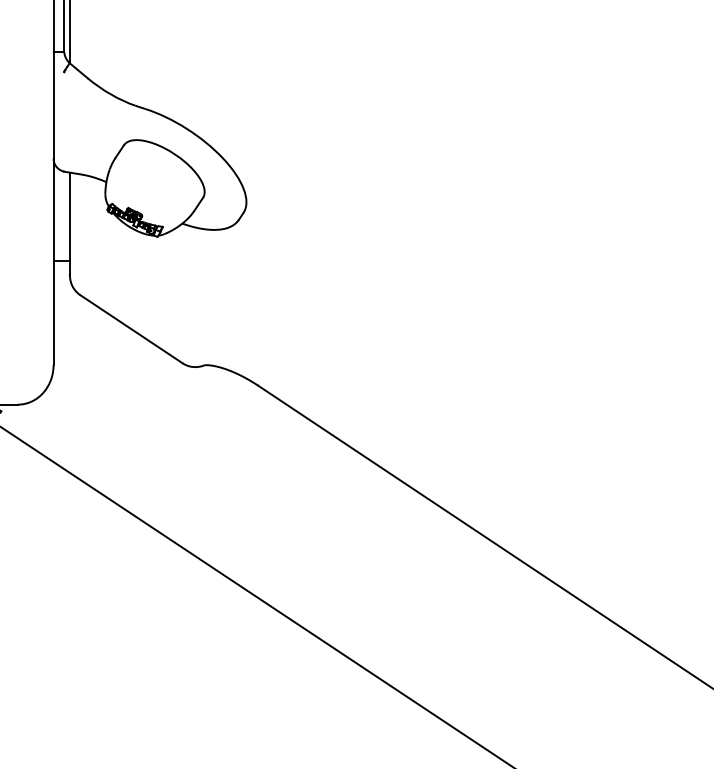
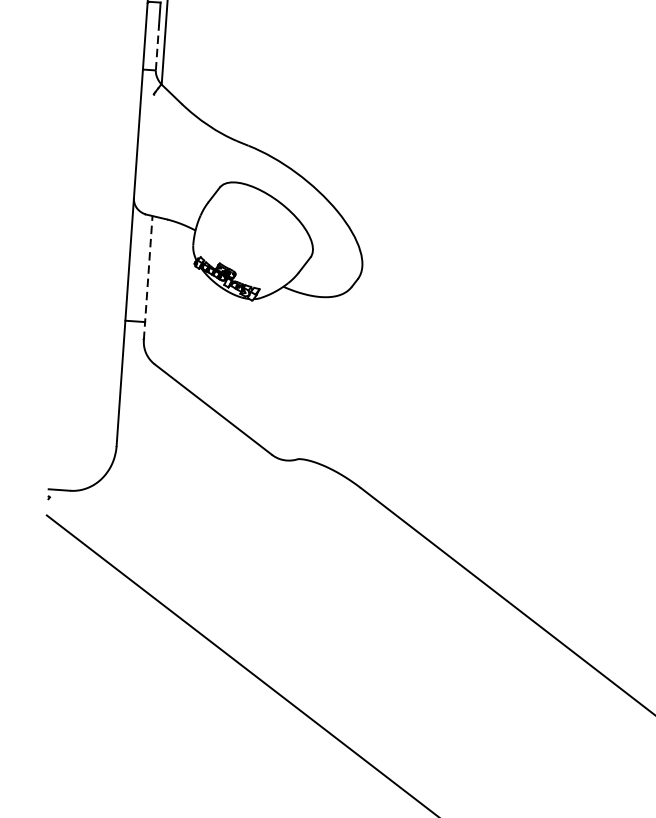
line: (64, 33) -> (157, 48), solid -> dashed
line: (70, 224) -> (148, 278), solid -> dashed

